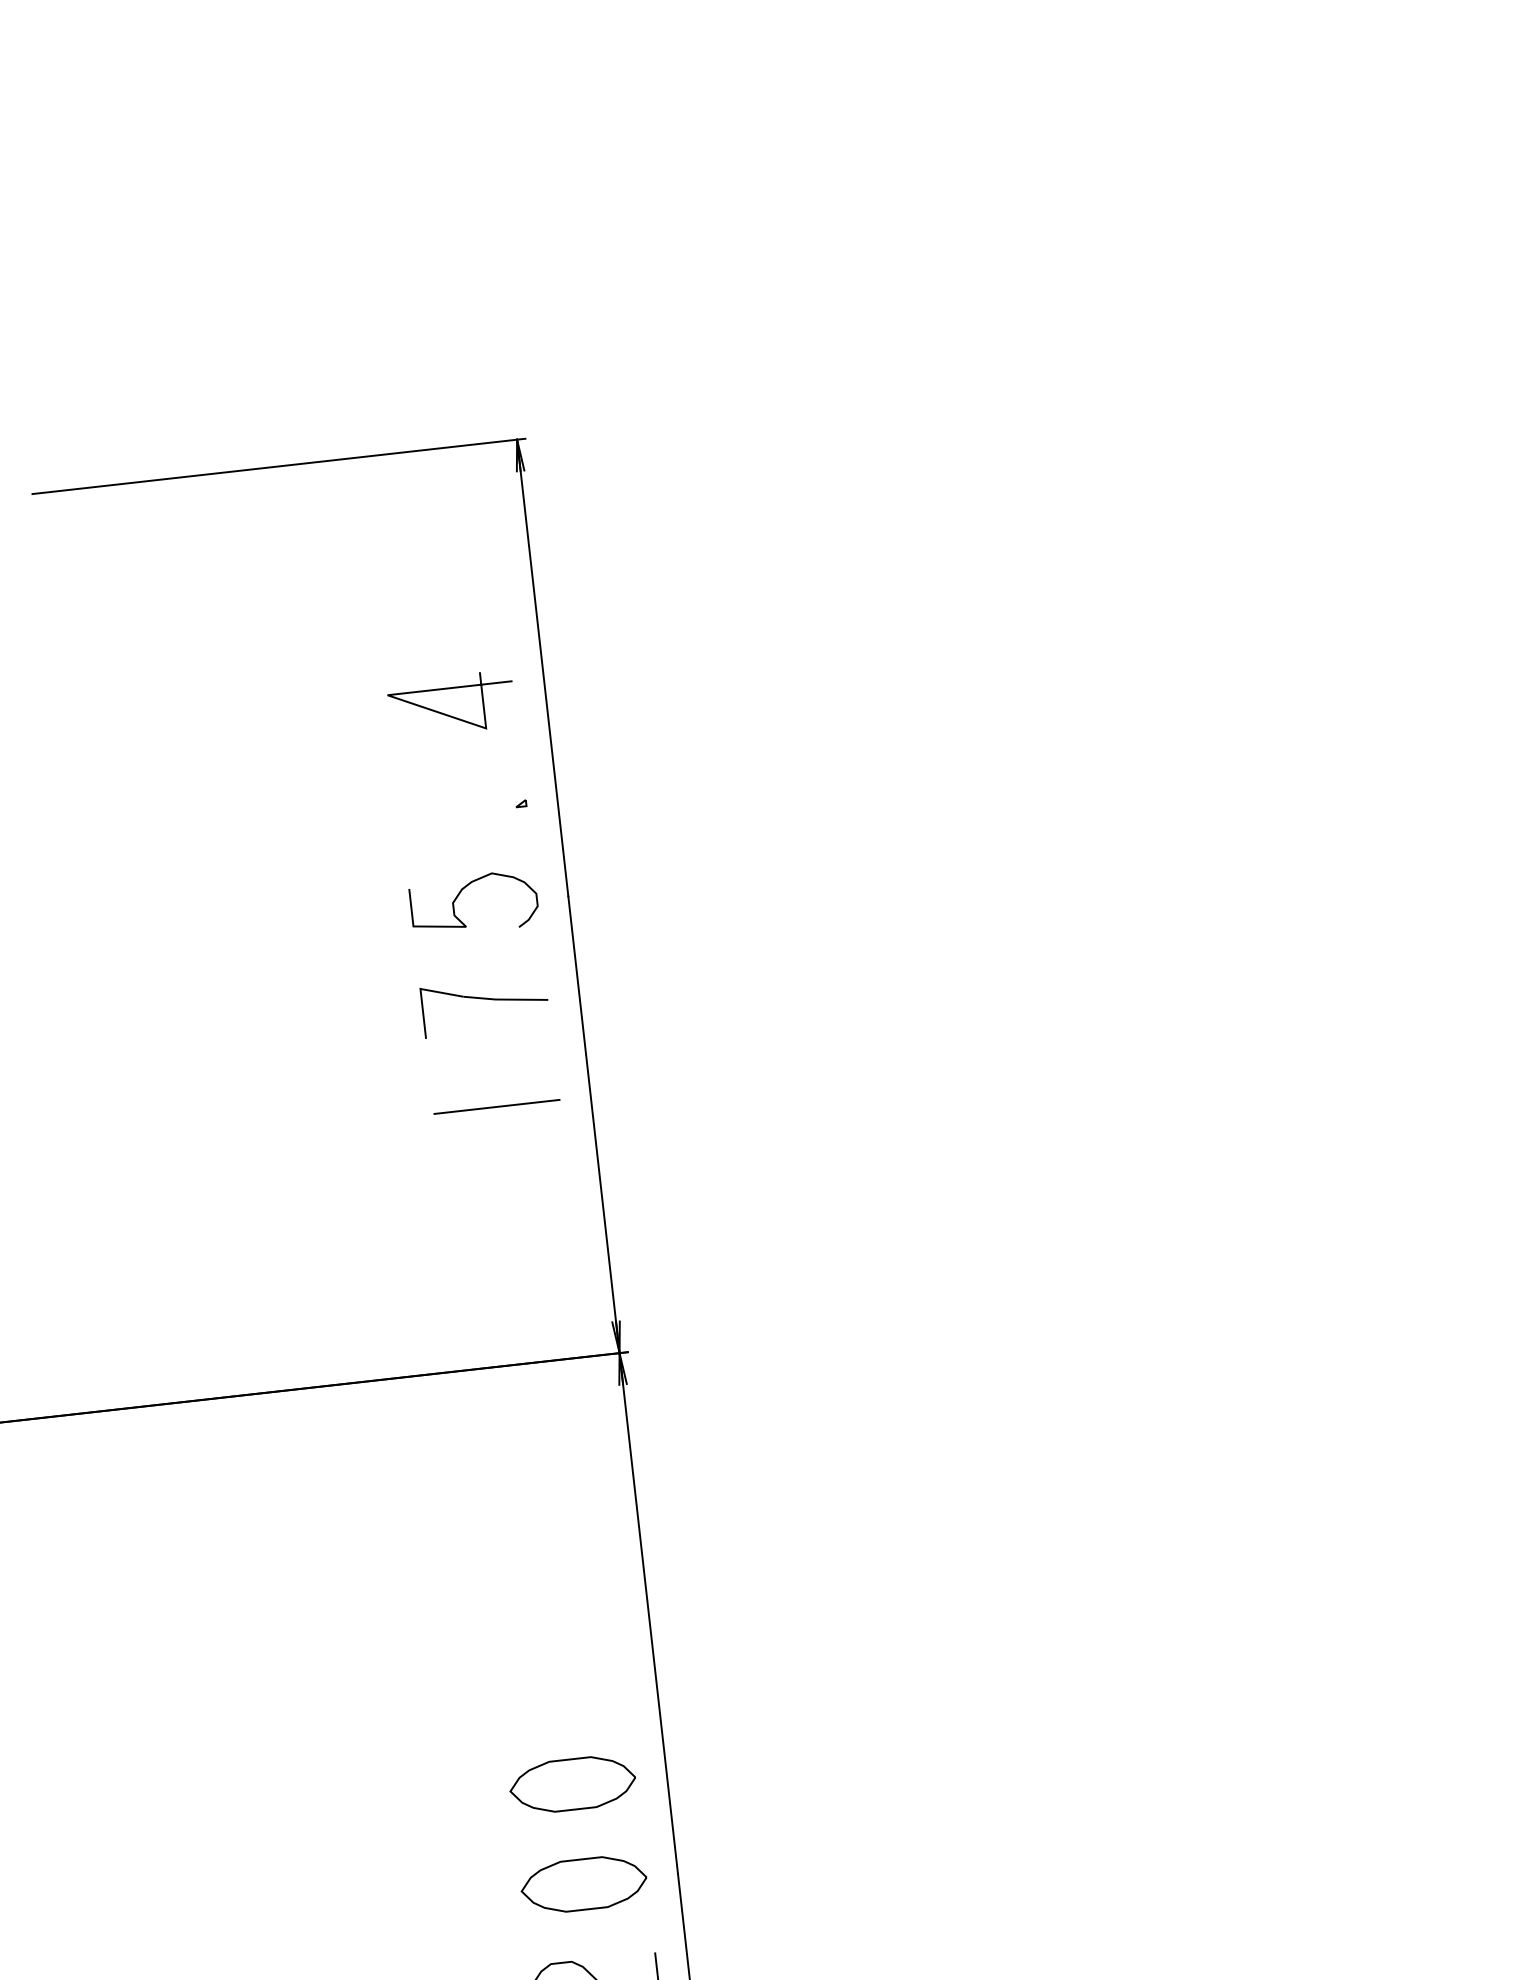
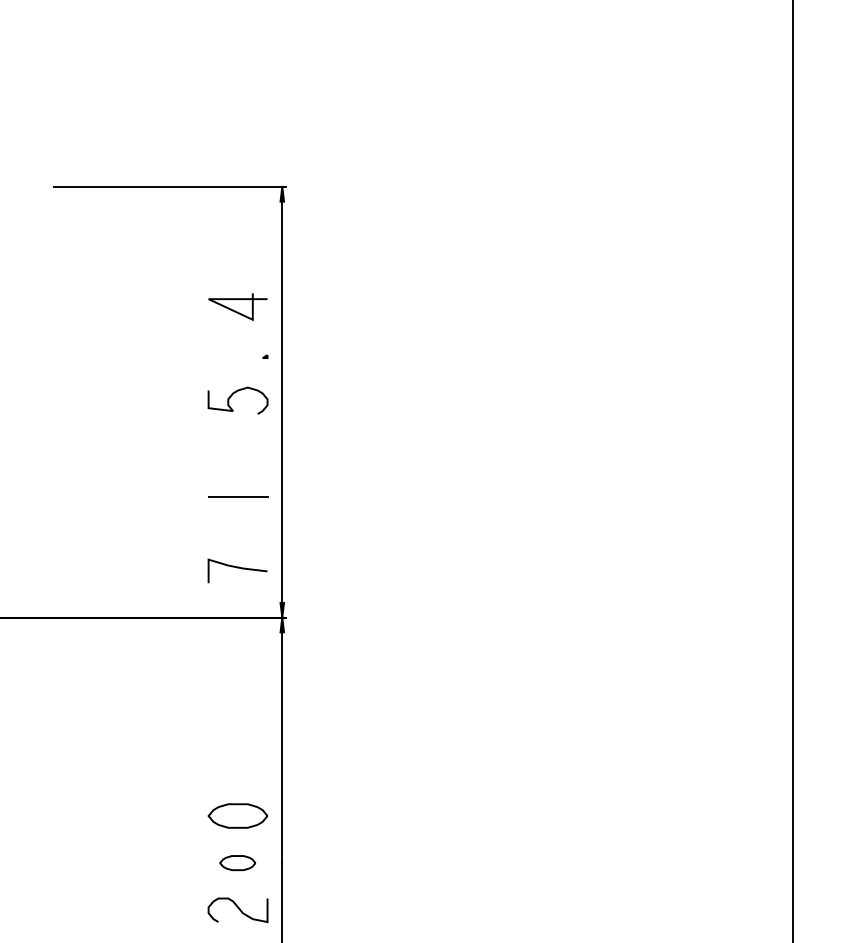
part: (484, 1005) -> (237, 570), moved
part: (582, 1883) -> (237, 862), size x0.6

